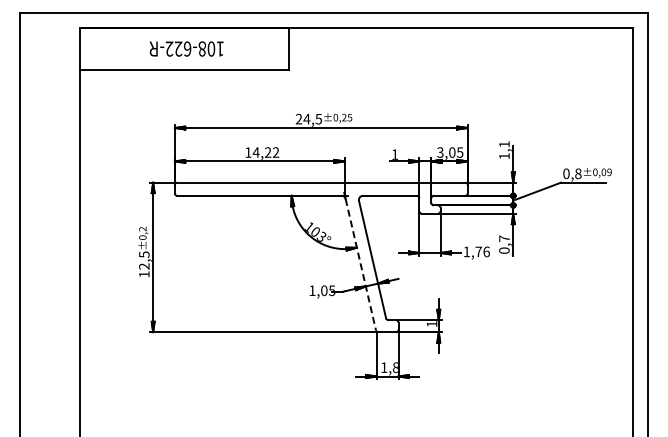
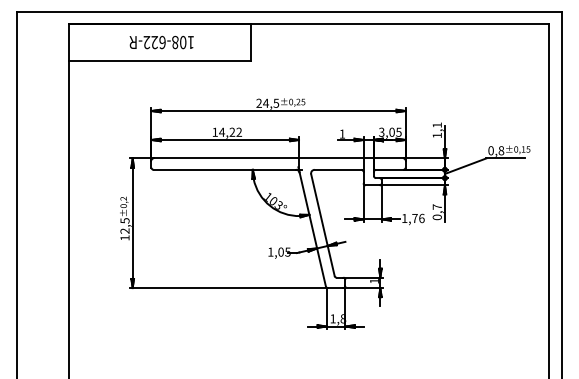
text: (606, 171) -> (525, 148), ±0,09 -> ±0,15
line: (360, 265) -> (312, 230), dashed -> solid

